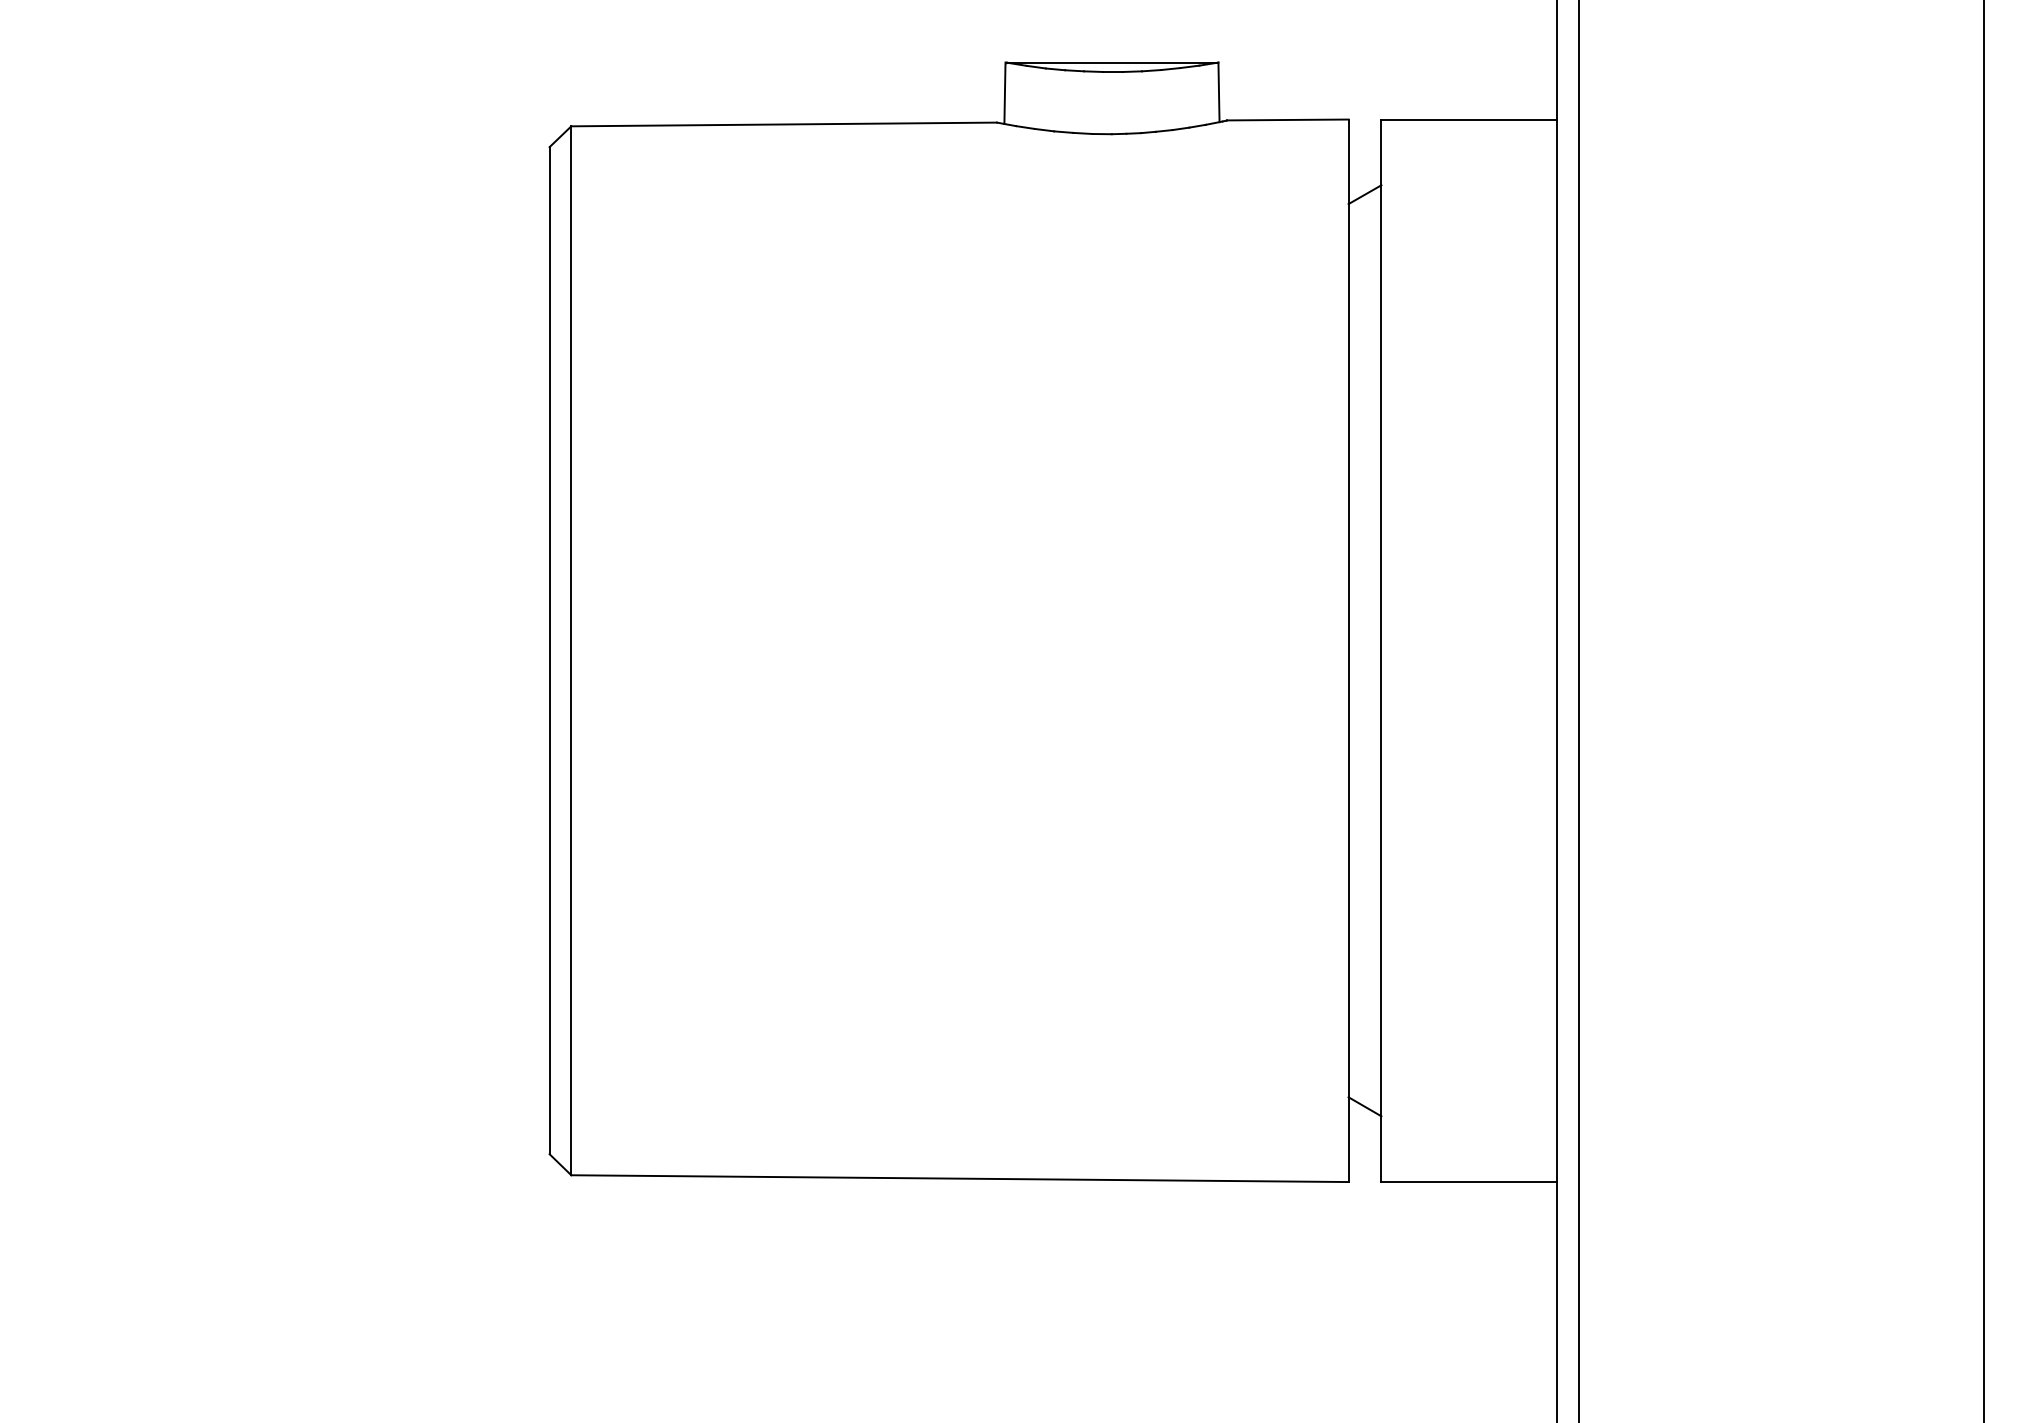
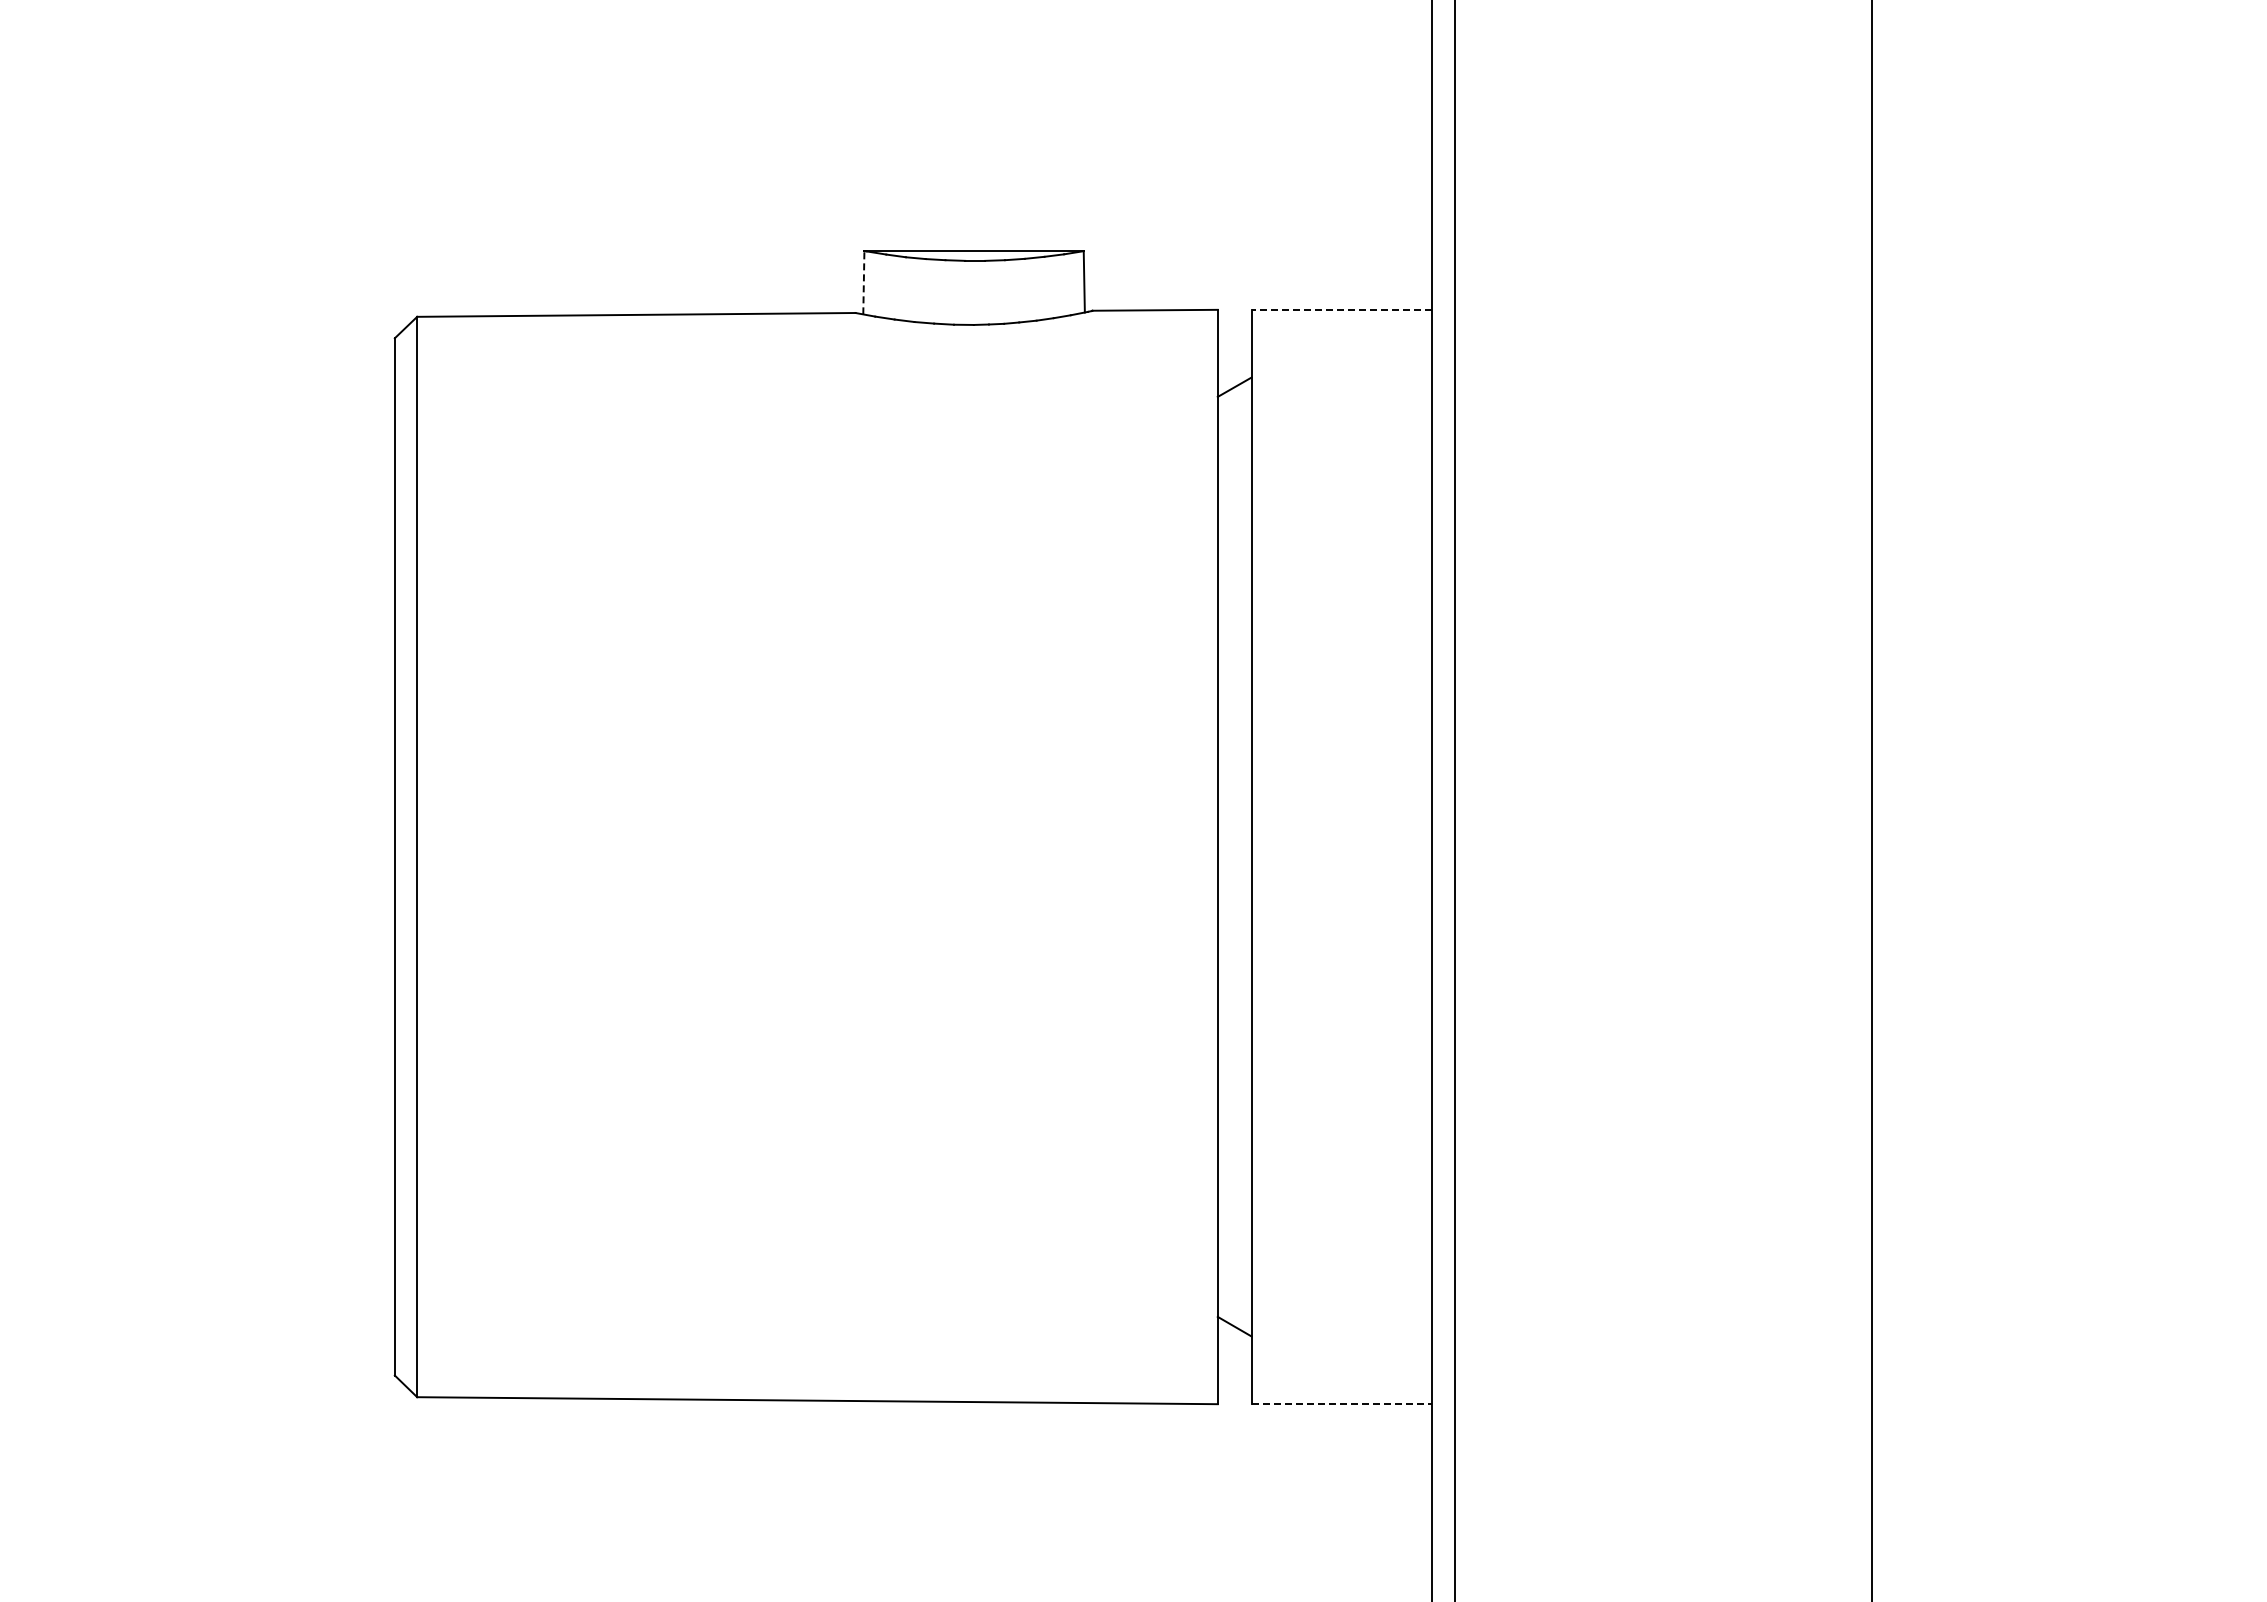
line: (1004, 92) -> (863, 282), solid -> dashed
line: (1468, 119) -> (1341, 309), solid -> dashed
line: (1469, 1182) -> (1342, 1404), solid -> dashed

